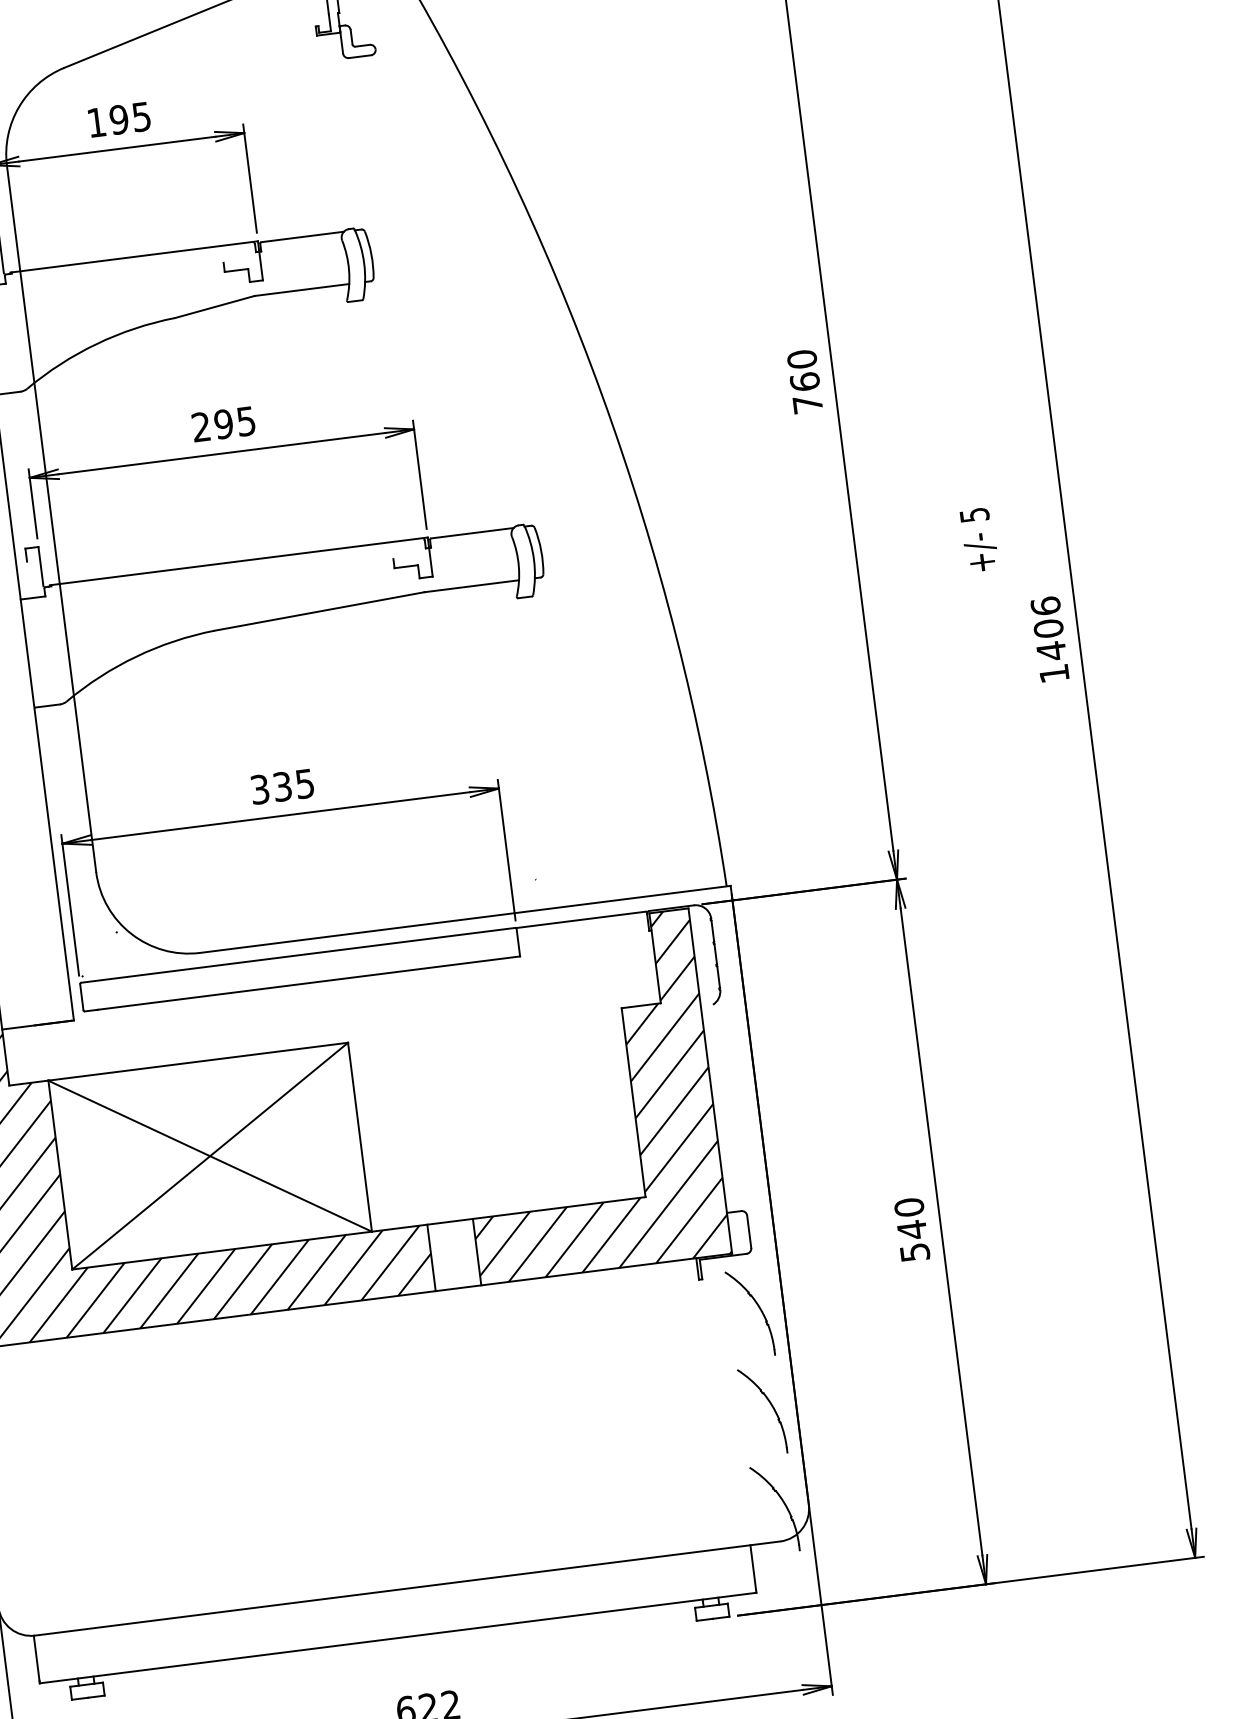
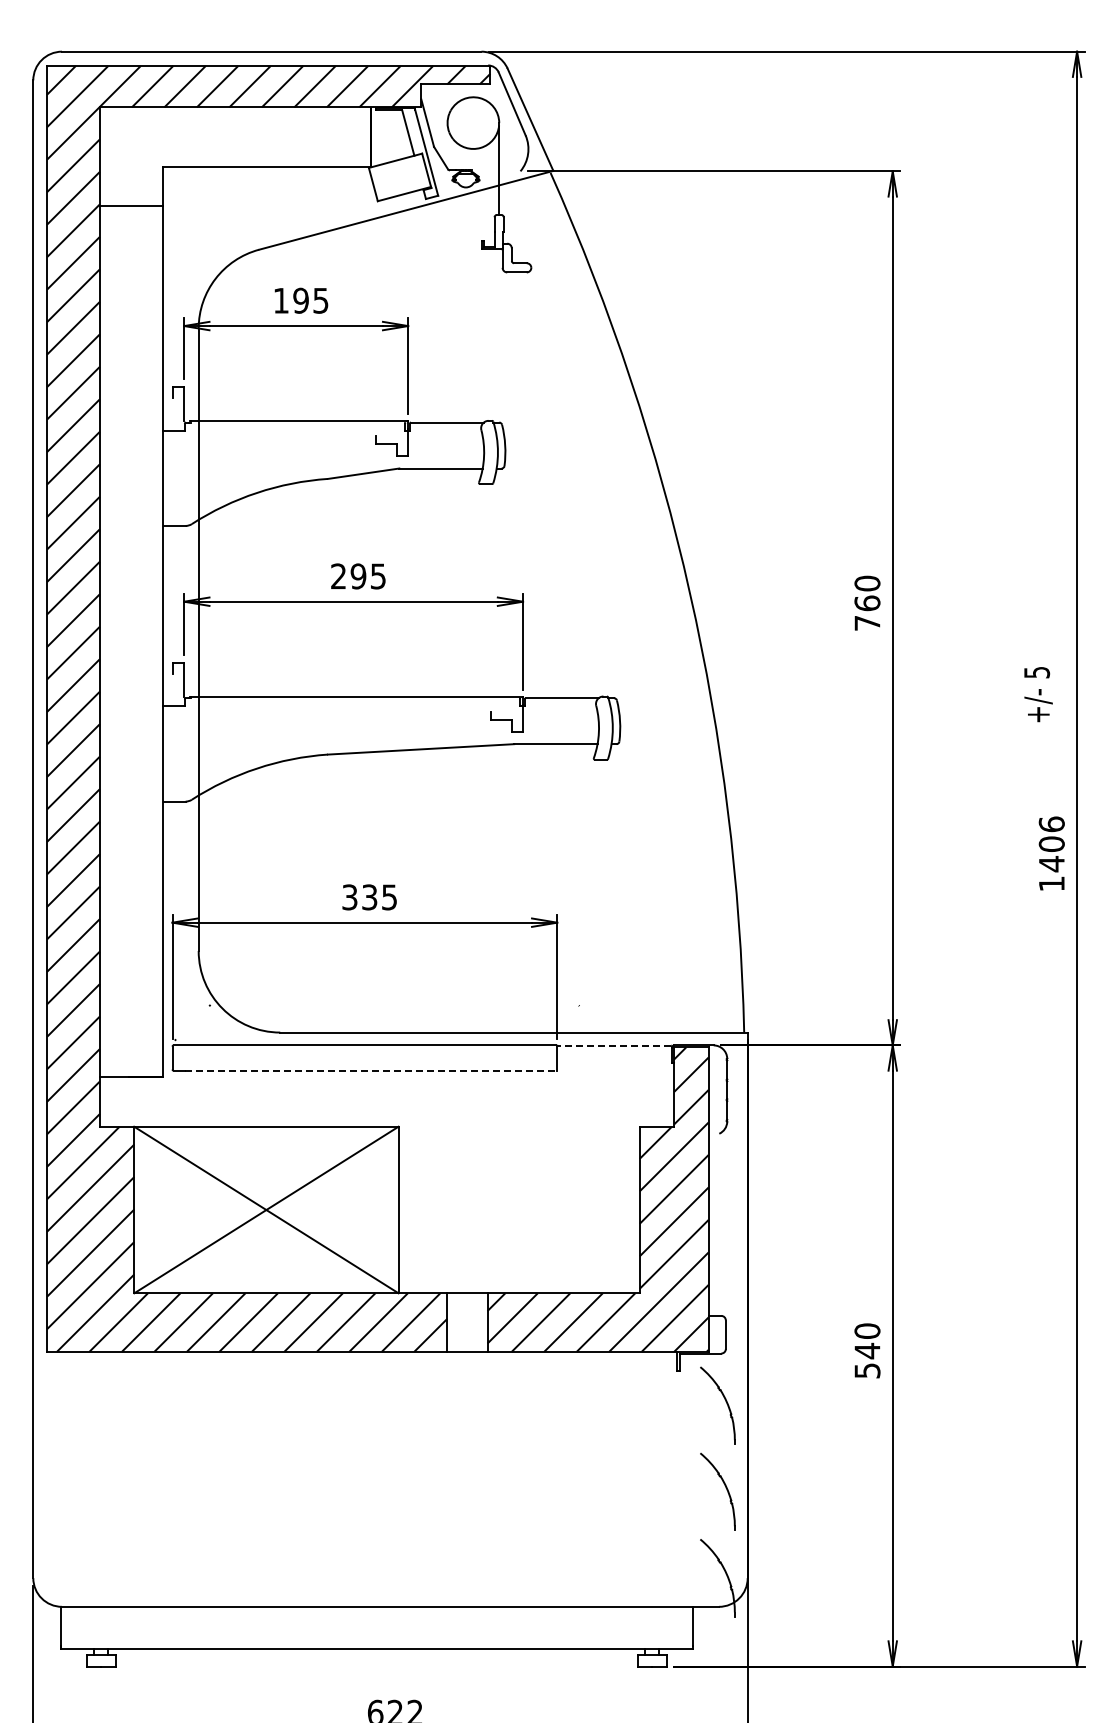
text: (979, 539) -> (1038, 694), moved
line: (581, 919) -> (614, 1045), solid -> dashed
line: (309, 982) -> (371, 1070), solid -> dashed

